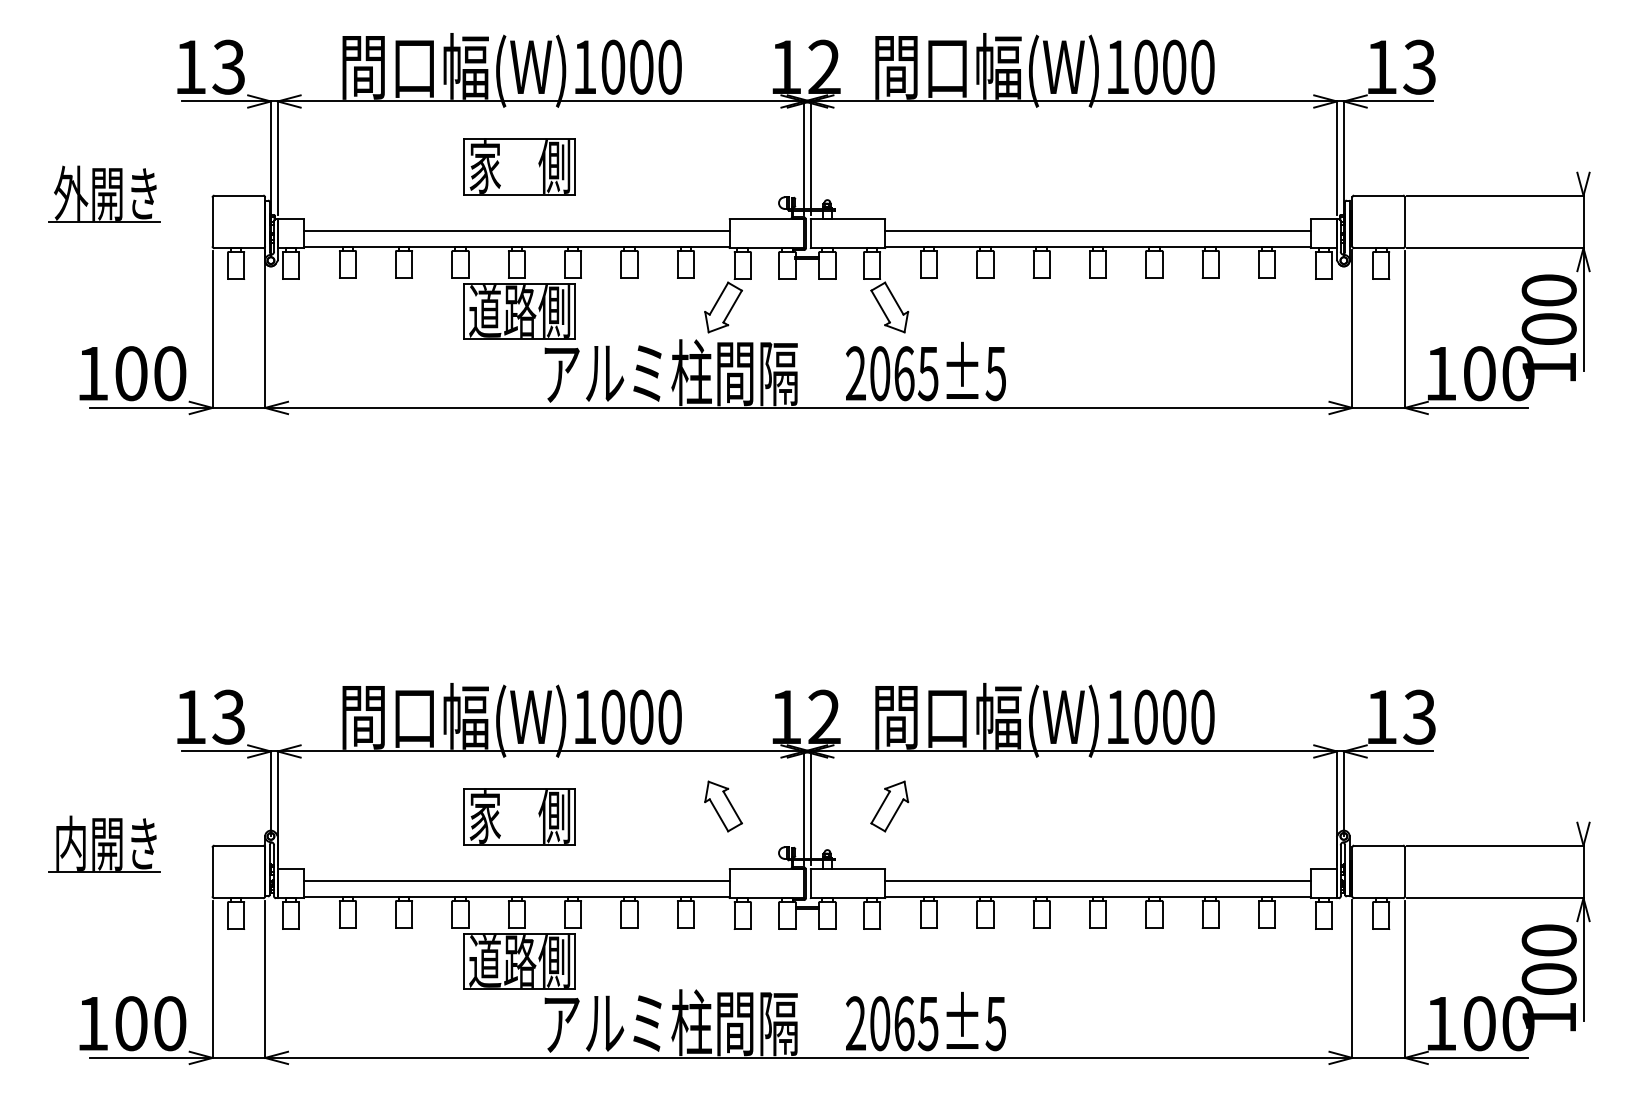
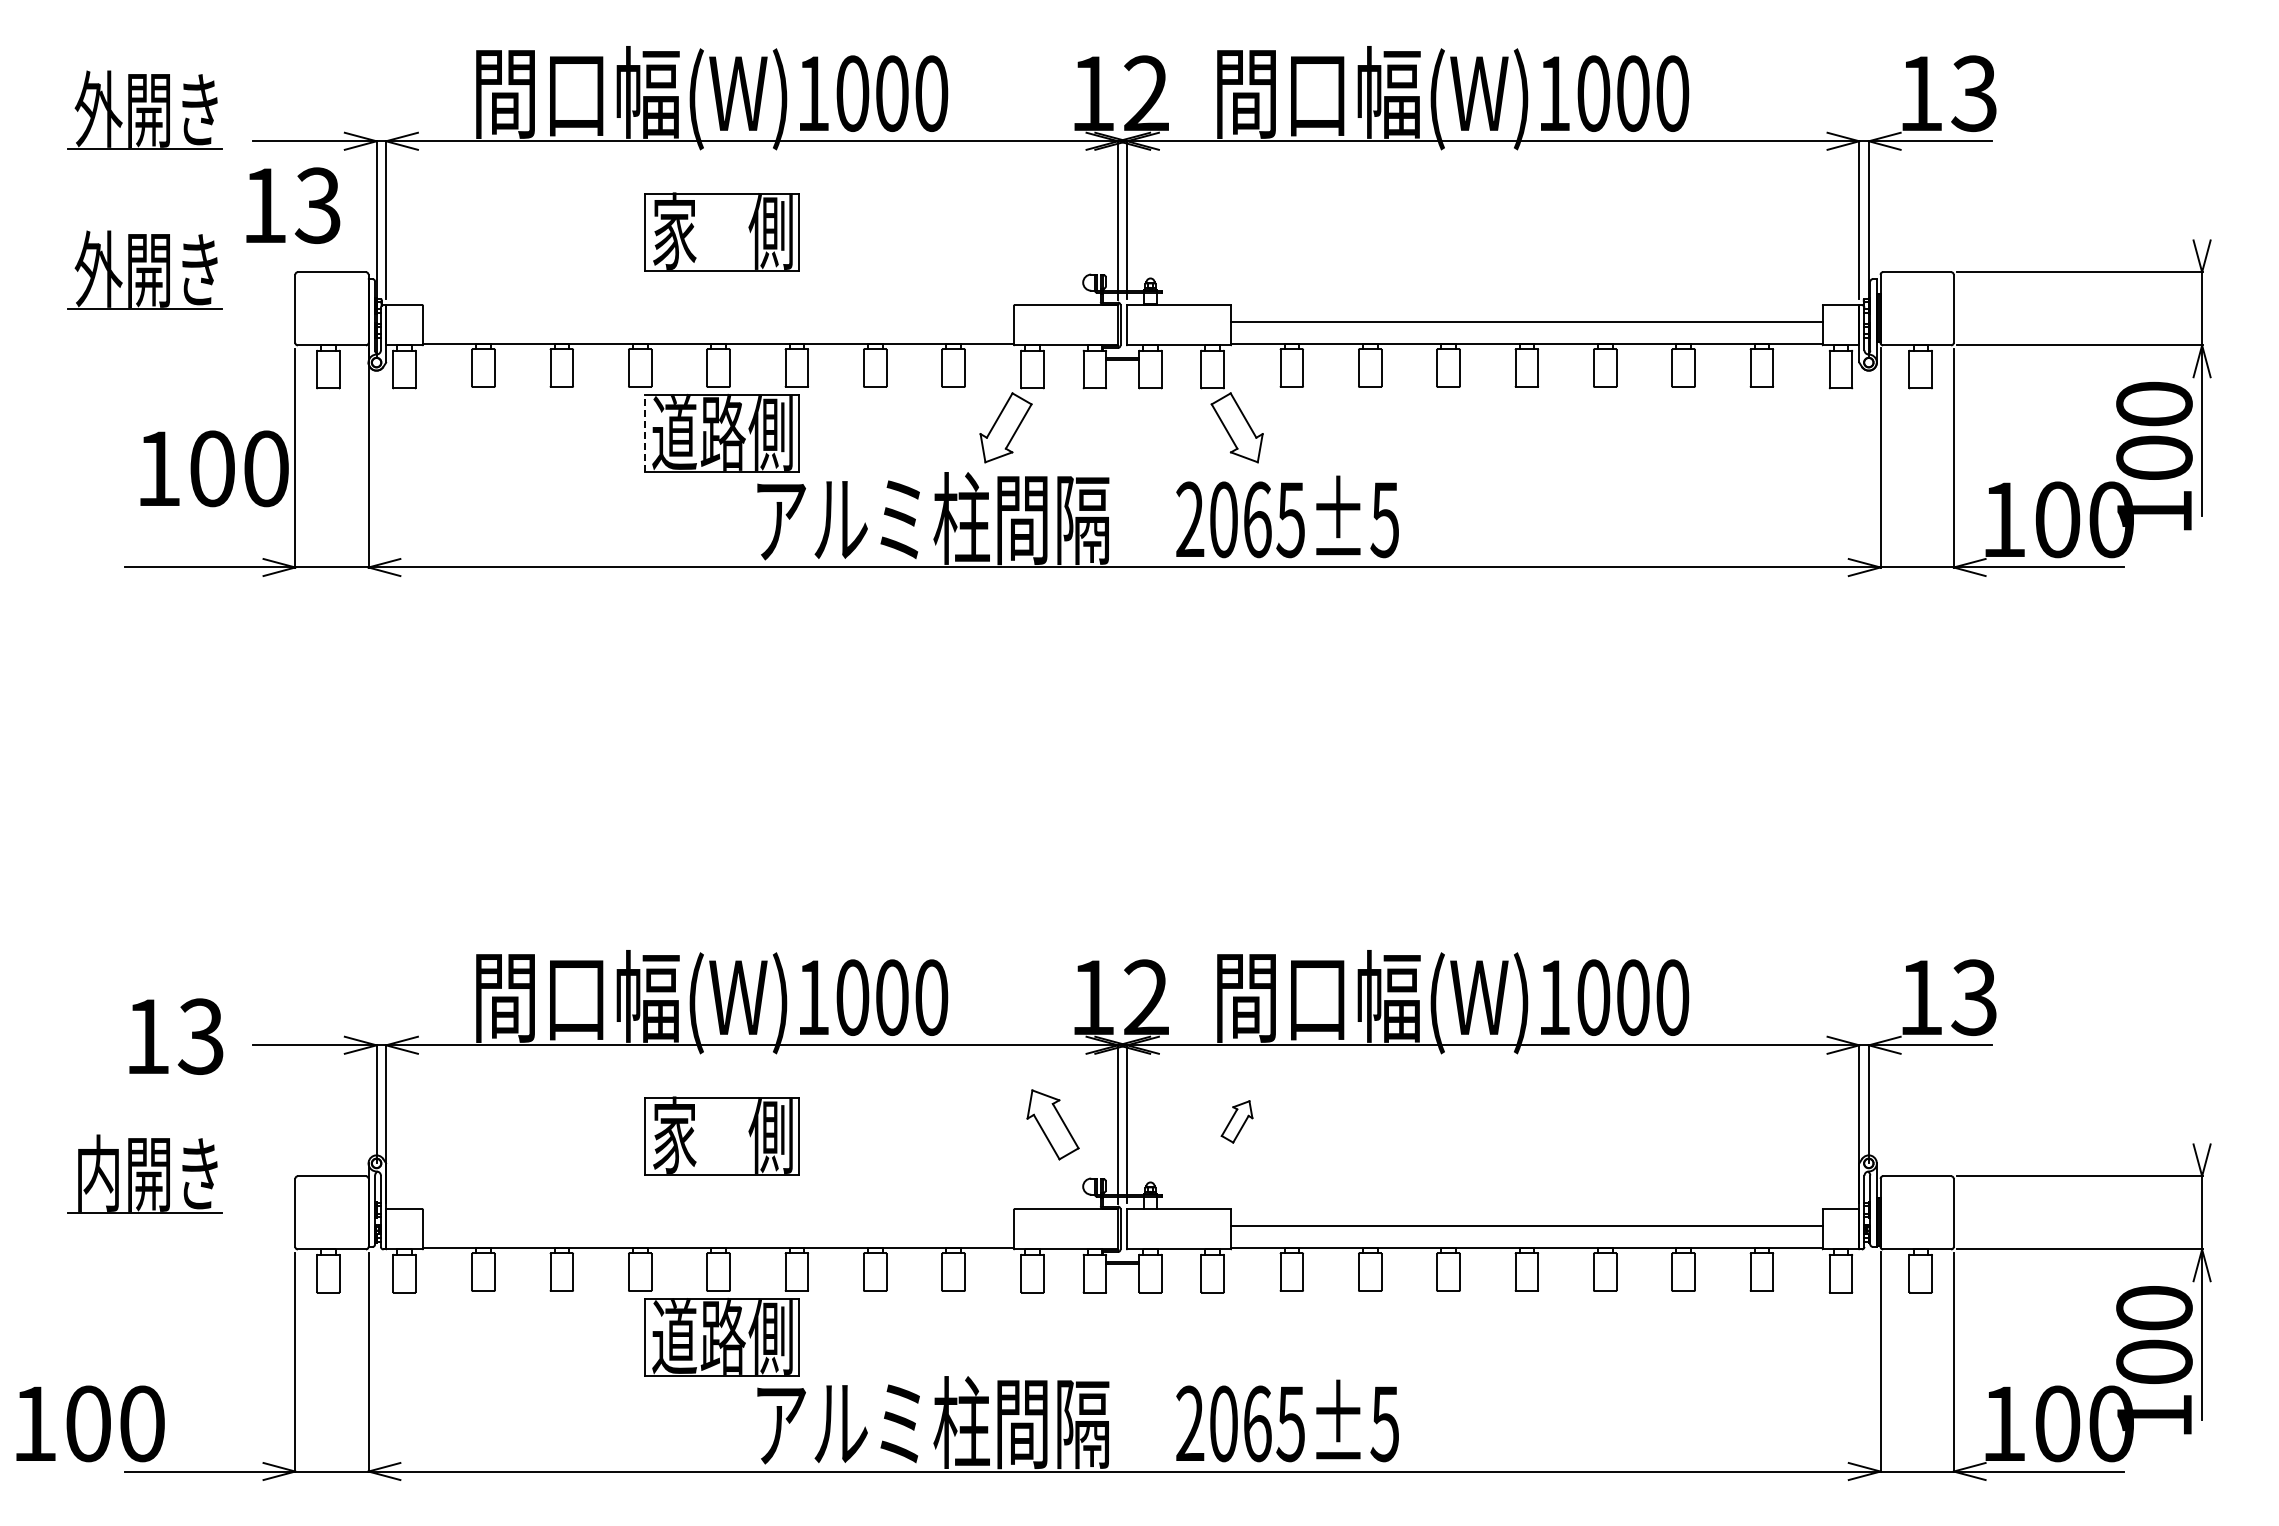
text: (211, 67) -> (293, 205), moved
part: (104, 78) -> (144, 109), added
line: (516, 231) -> (718, 321), removed
line: (464, 311) -> (645, 433), solid -> dashed
text: (132, 373) -> (214, 468), moved
text: (211, 717) -> (176, 1036), moved
part: (723, 806) -> (1052, 1124), moved
part: (889, 806) -> (1236, 1121), size x0.6
line: (516, 881) -> (718, 1226), removed
text: (132, 1023) -> (90, 1423), moved

